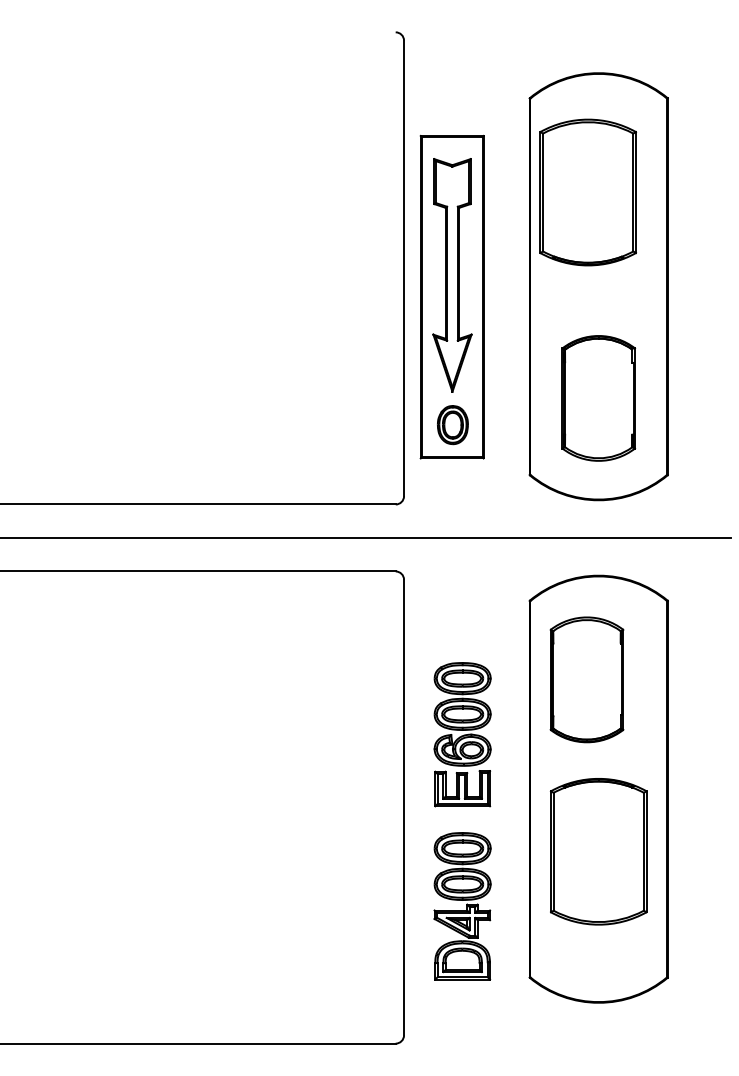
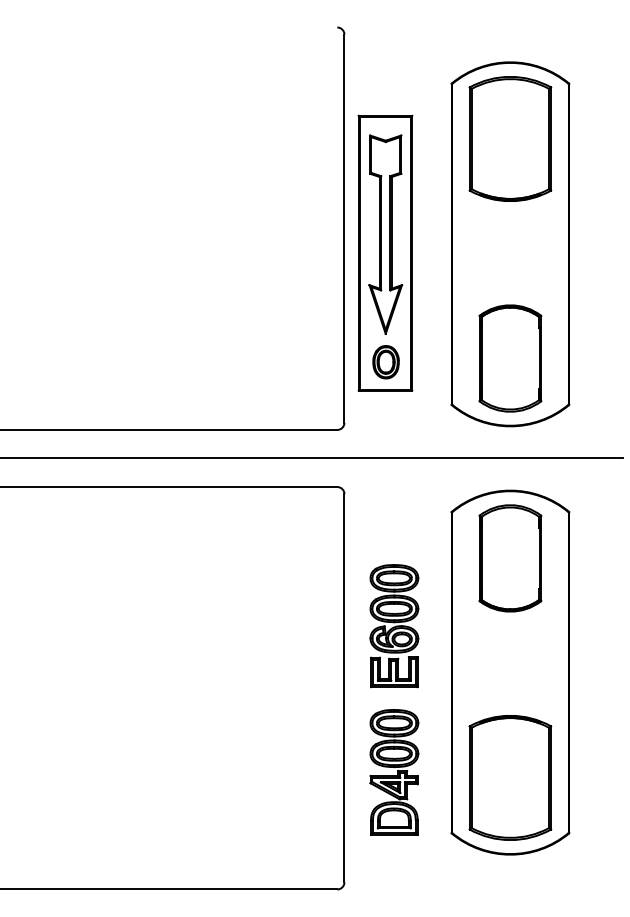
part: (588, 191) -> (510, 138), moved
part: (598, 398) -> (510, 358), moved
part: (587, 679) -> (510, 558), moved
part: (598, 851) -> (510, 777), moved

